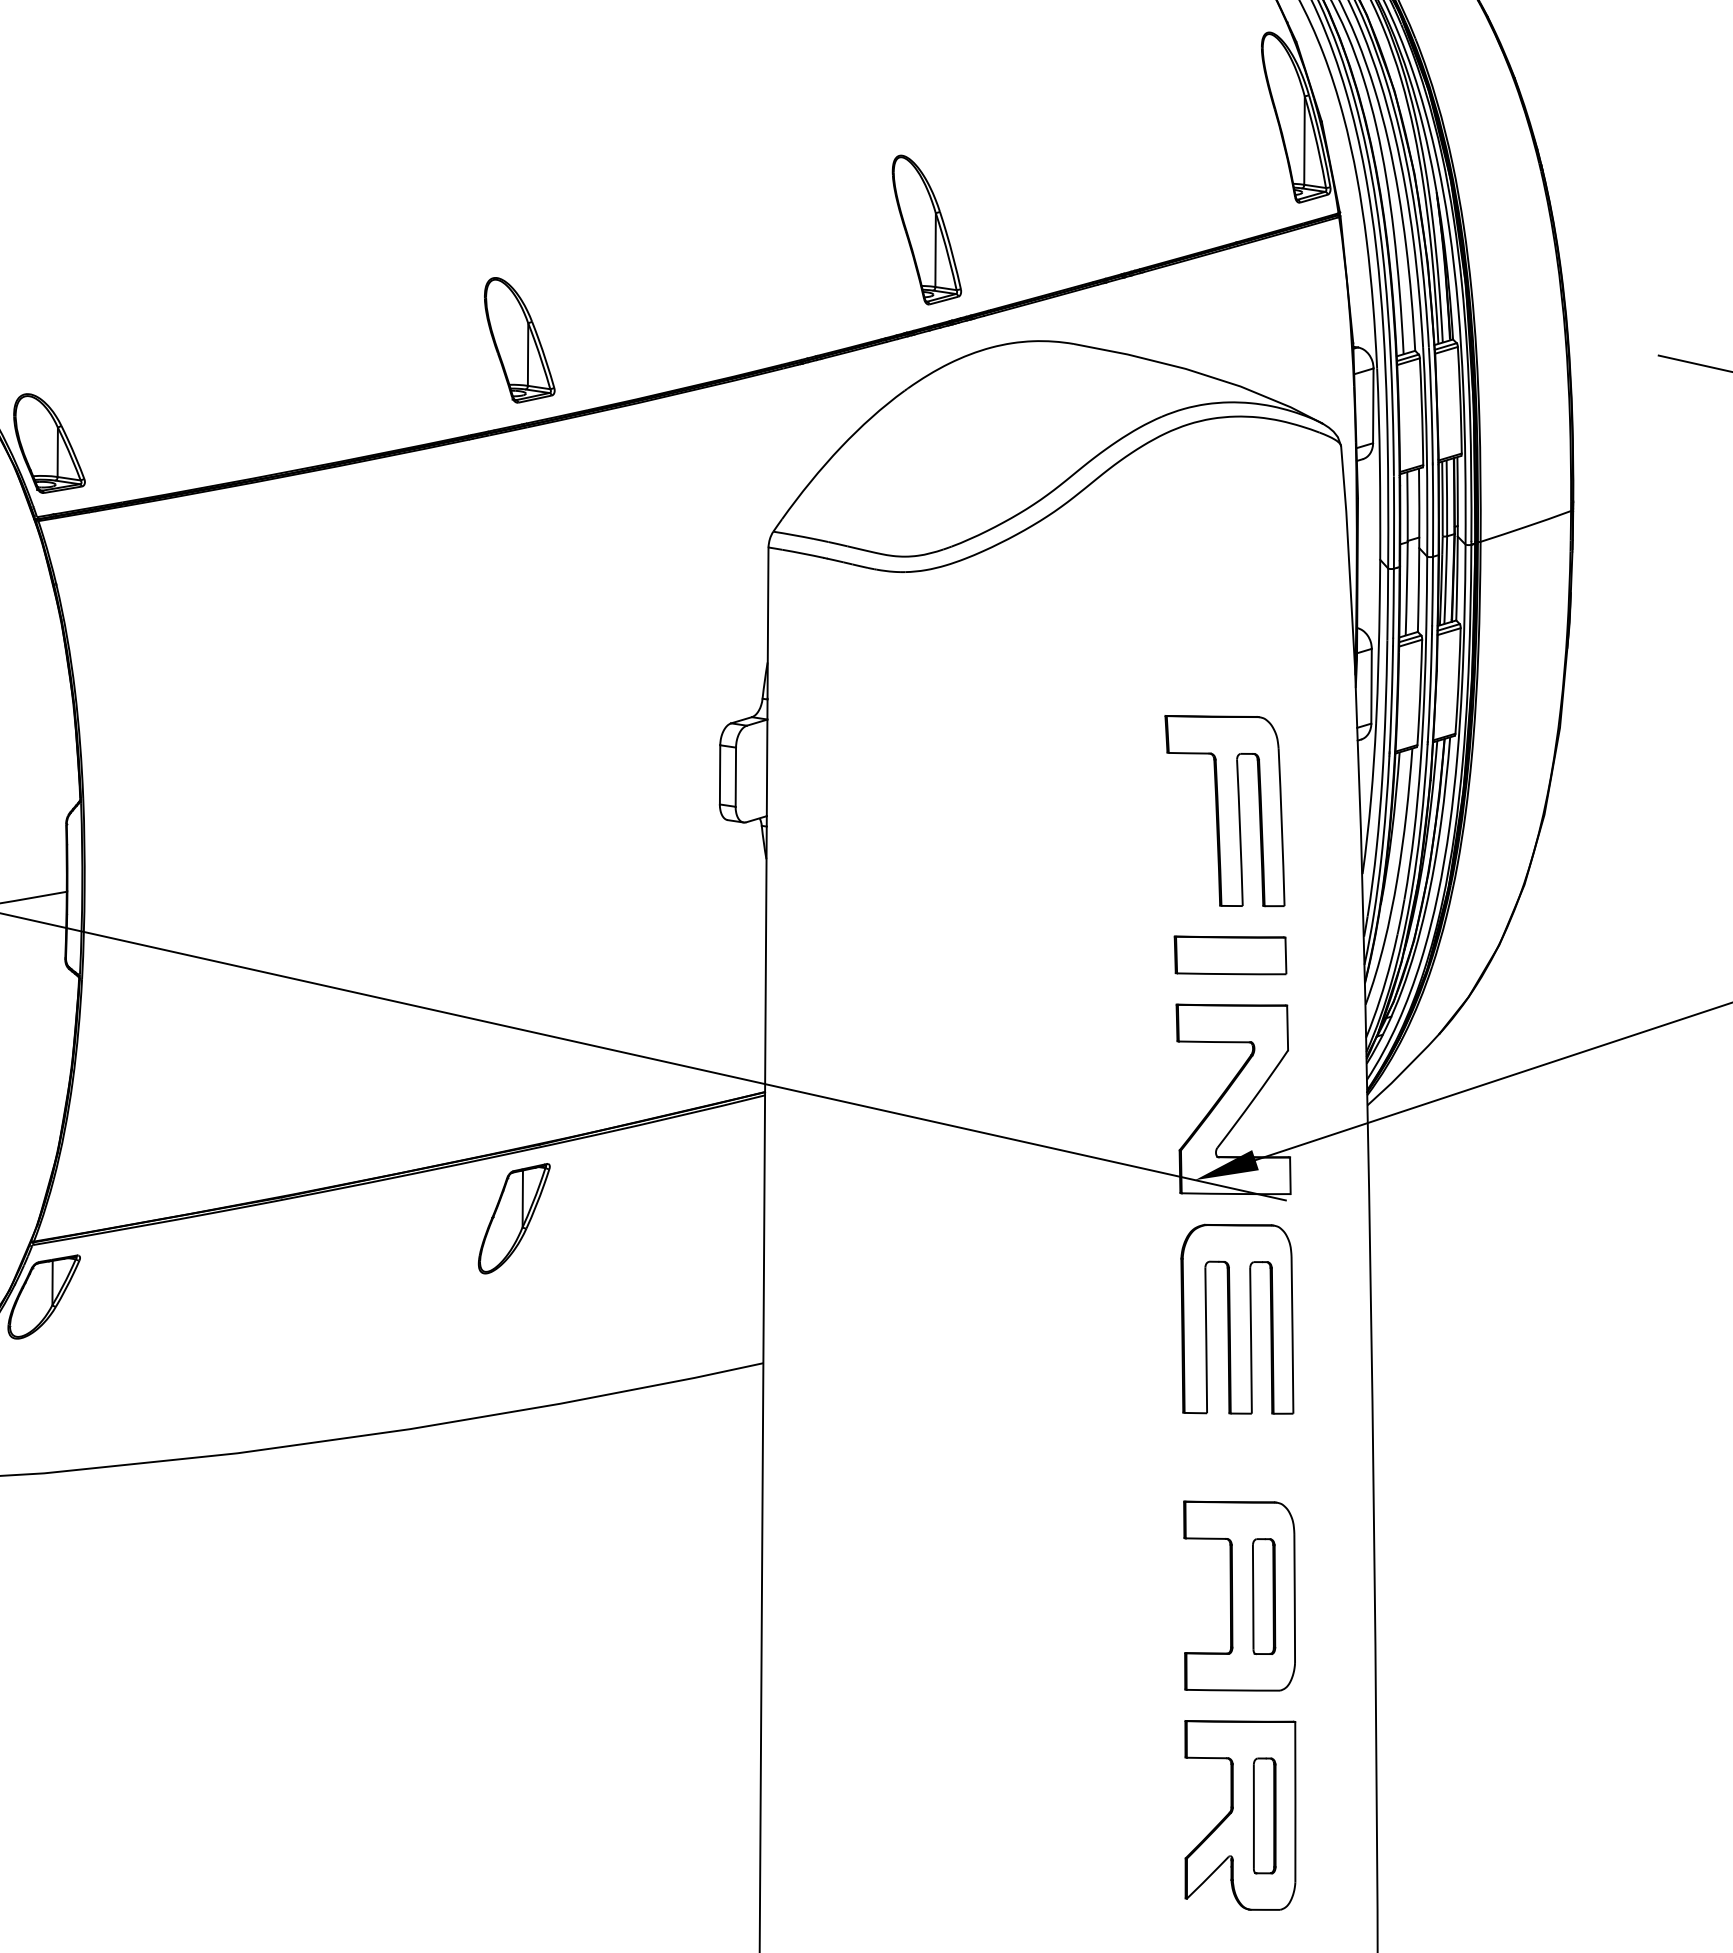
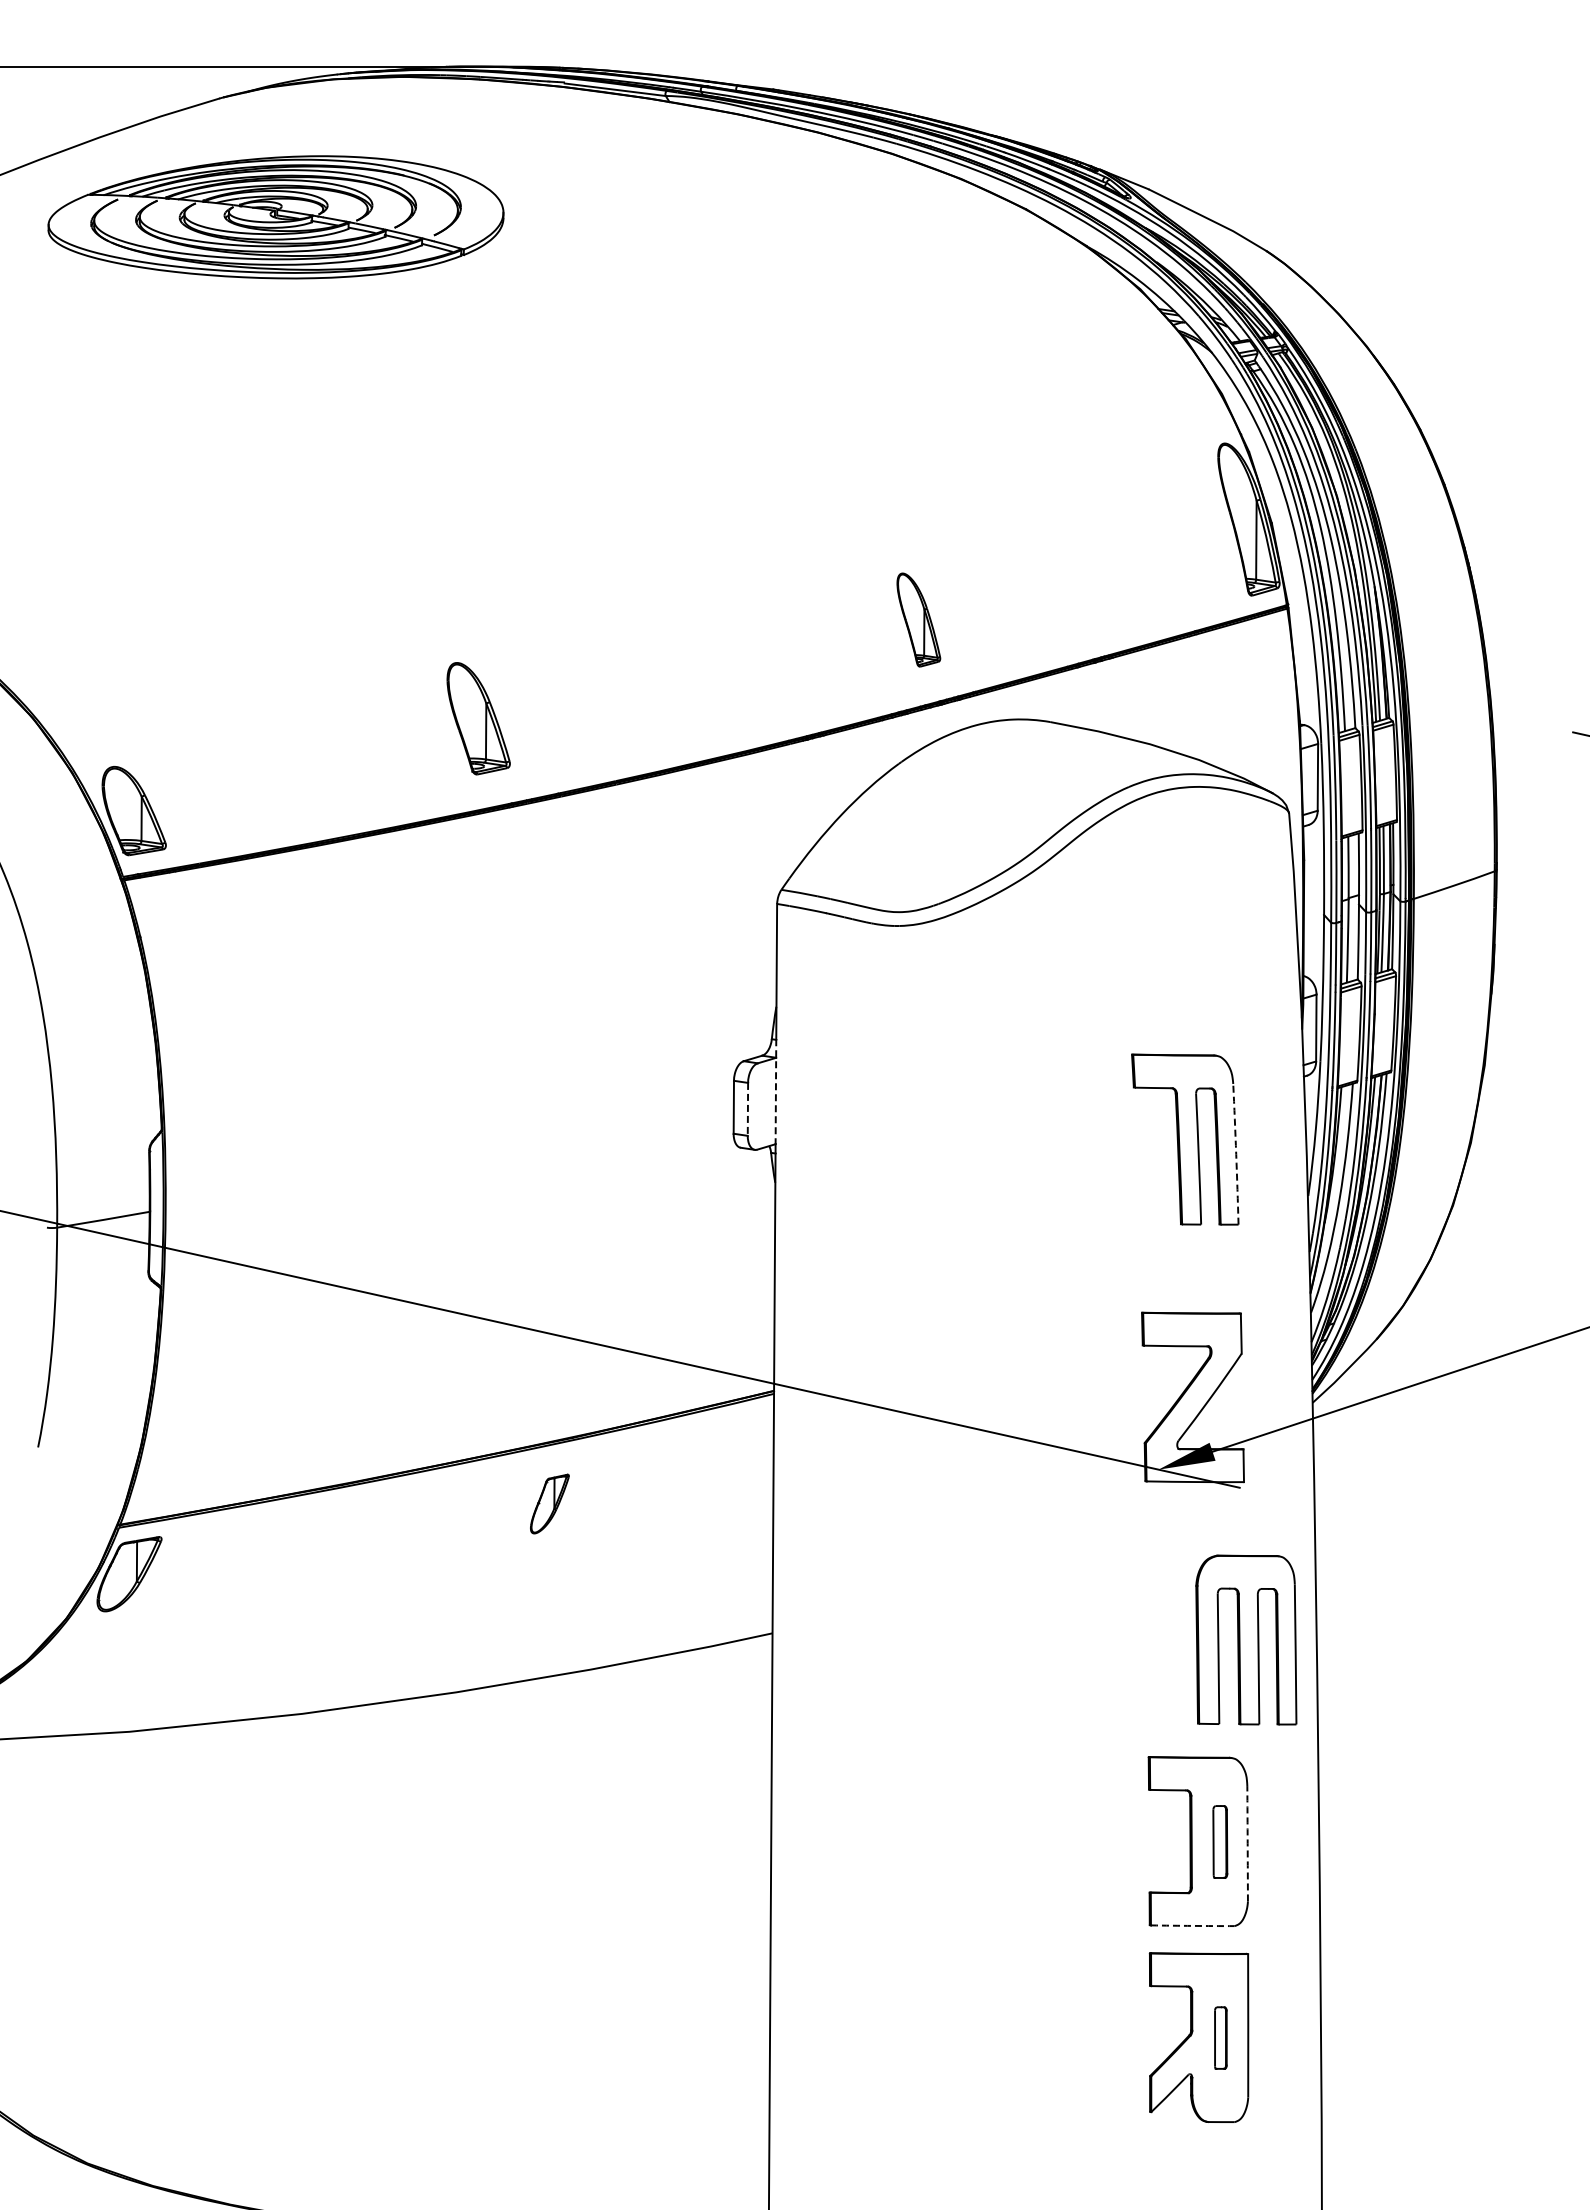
part: (926, 229) -> (918, 619), size x0.7
part: (519, 340) -> (478, 718), moved
line: (766, 758) -> (775, 1092), solid -> dashed
line: (735, 777) -> (747, 1109), solid -> dashed
arc: (1282, 827) -> (1236, 1154), solid -> dashed
part: (1230, 955) -> (1190, 1268), removed
part: (513, 1218) -> (549, 1503), size x0.6
part: (1237, 1318) -> (1246, 1639), moved
part: (1264, 1596) -> (1220, 1841), size x0.7
arc: (1294, 1598) -> (1247, 1843), solid -> dashed
arc: (1233, 1689) -> (1192, 1925), solid -> dashed
part: (1264, 1815) -> (1220, 2037), size x0.6

